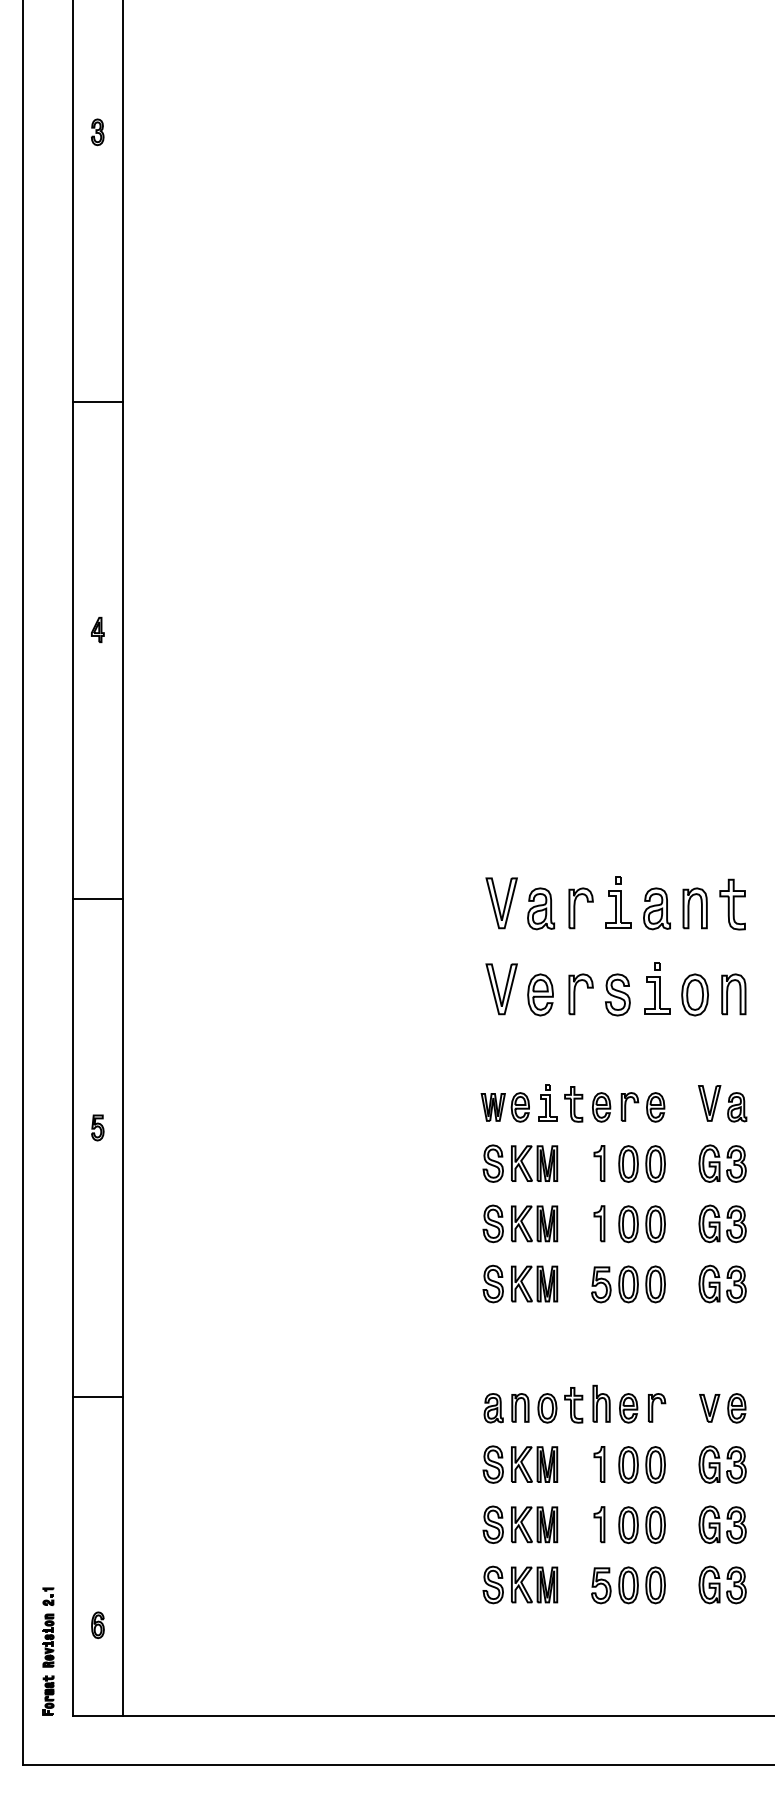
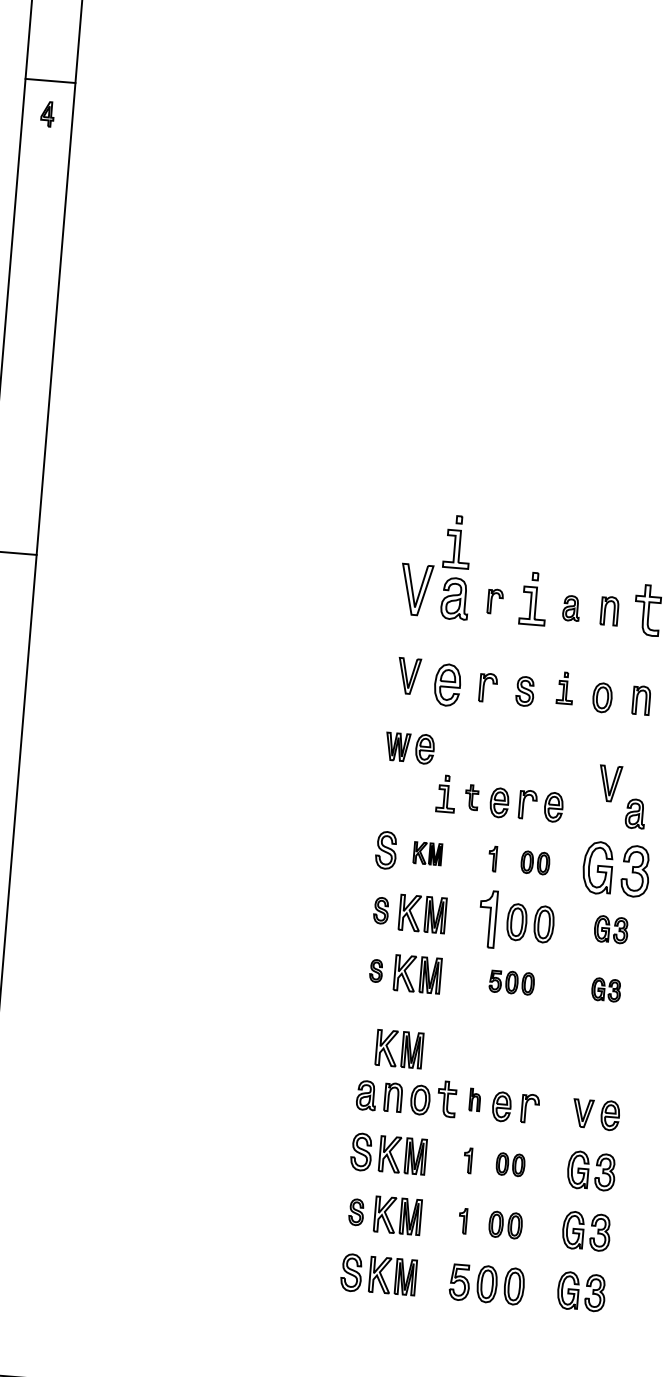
line: (97, 401) -> (50, 80), moved
part: (97, 629) -> (47, 113), moved
part: (538, 852) -> (457, 542), added
part: (580, 908) -> (494, 601), size x0.6
part: (656, 908) -> (570, 607), size x0.6
part: (694, 908) -> (609, 611), size x0.7
part: (657, 988) -> (565, 688), size x0.6
part: (501, 989) -> (408, 676), size x0.7
part: (580, 994) -> (487, 687), size x0.7
part: (617, 994) -> (524, 690), size x0.7
part: (694, 994) -> (602, 697), size x0.7
part: (733, 994) -> (641, 700), size x0.7
part: (709, 1103) -> (610, 783), moved
part: (573, 1104) -> (471, 797), size x0.7
part: (504, 1107) -> (409, 748), moved
part: (534, 1163) -> (427, 853), size x0.6
part: (599, 1163) -> (492, 858), size x0.7
part: (641, 1163) -> (534, 862), size x0.6
part: (722, 1163) -> (616, 869), size x1.4
part: (492, 1223) -> (380, 910), size x0.7
part: (599, 1223) -> (487, 919), size x1.6
part: (722, 1223) -> (611, 929), size x0.7
part: (492, 1283) -> (375, 970), size x0.6
part: (722, 1283) -> (606, 989), size x0.6
part: (628, 1284) -> (511, 982), size x0.6
part: (522, 1359) -> (399, 1049), added
part: (601, 1403) -> (475, 1099), size x0.6
part: (599, 1464) -> (468, 1160), size x0.7
part: (641, 1464) -> (510, 1164), size x0.6
part: (492, 1524) -> (355, 1212), size x0.7
part: (599, 1524) -> (463, 1220), size x0.7
part: (641, 1525) -> (505, 1225), size x0.7

